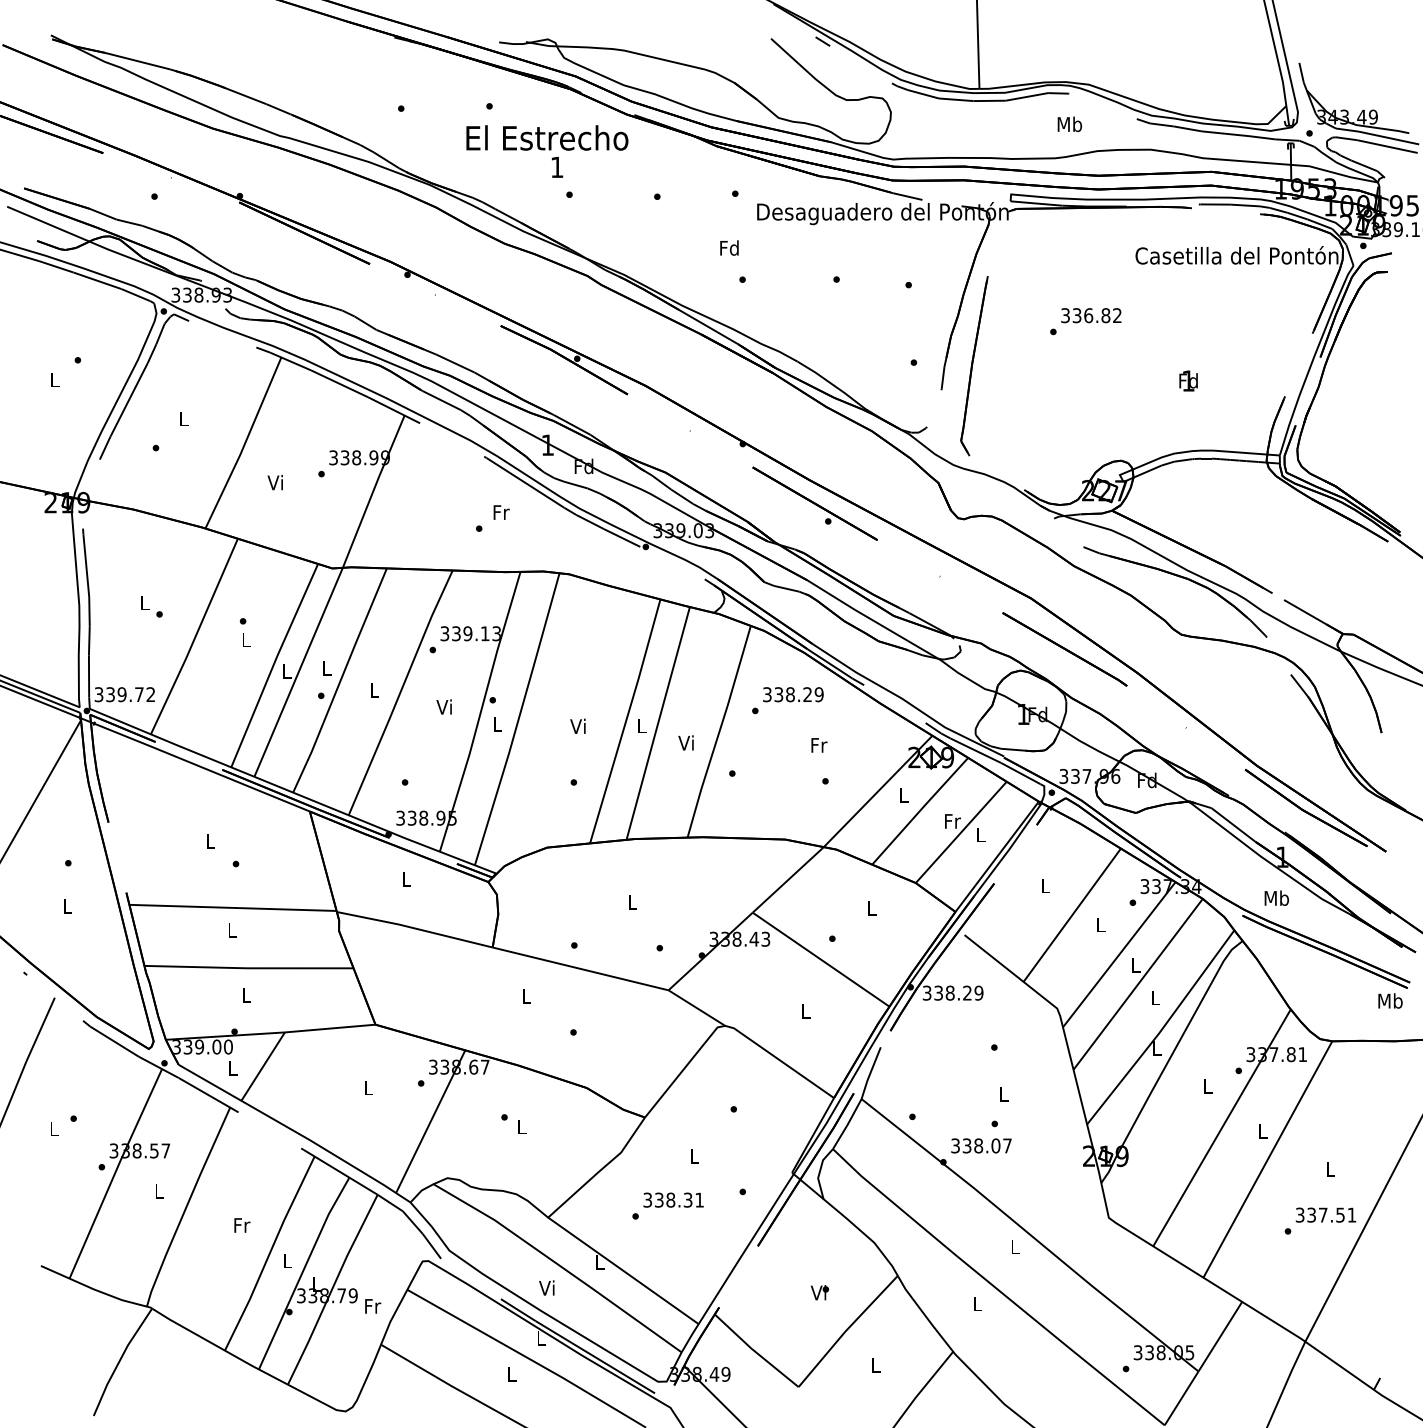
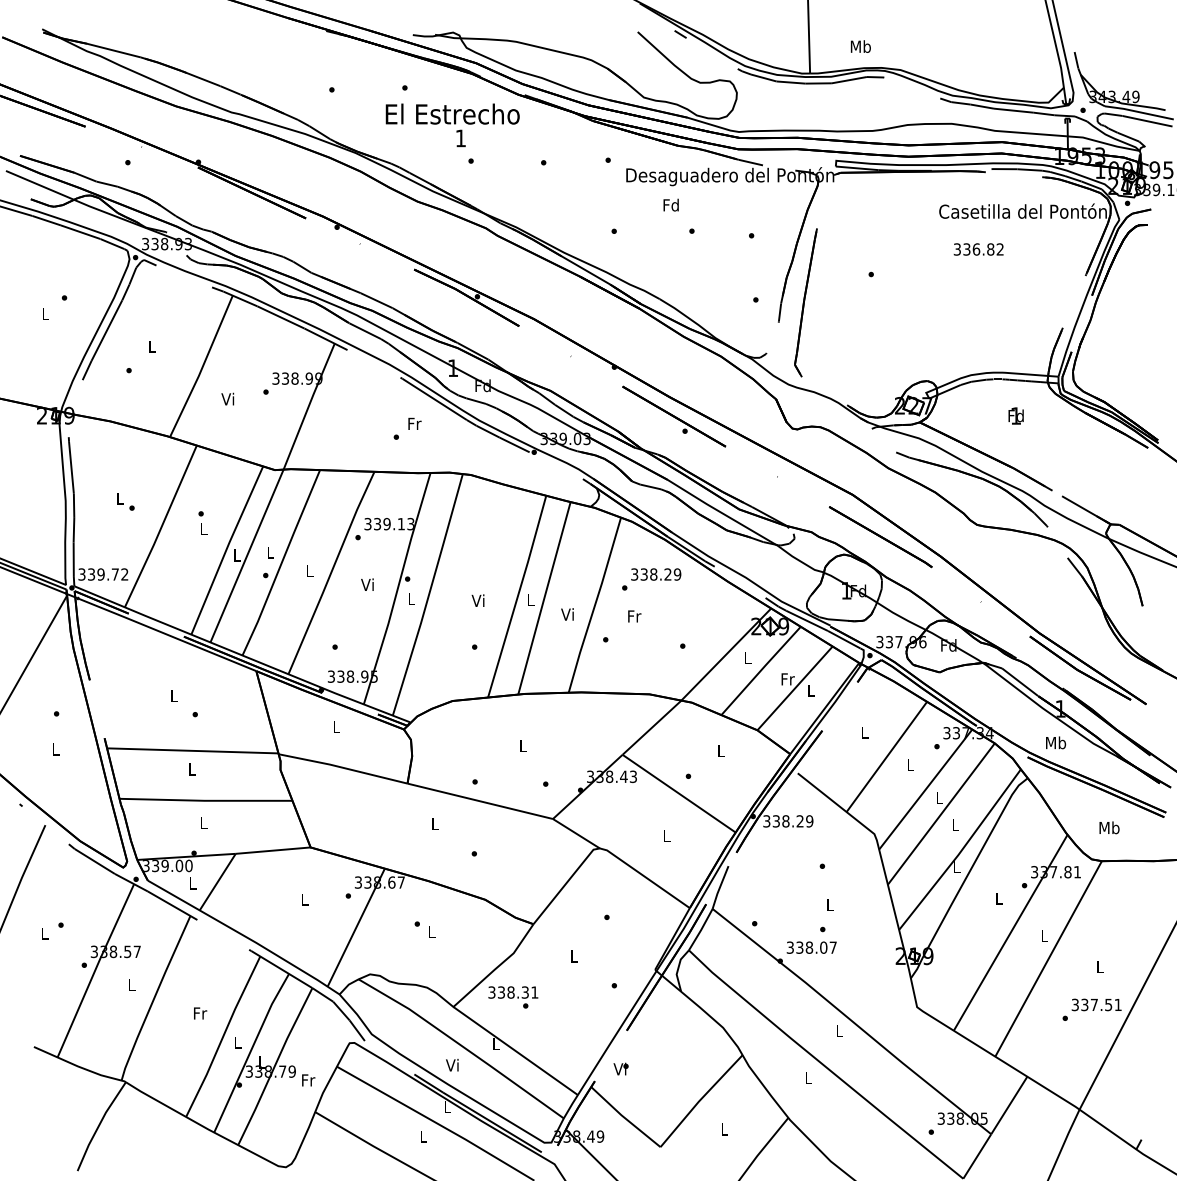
text: (1069, 123) -> (860, 45), moved
text: (729, 247) -> (671, 204), moved
text: (1091, 315) -> (978, 249), moved
text: (1188, 380) -> (1016, 415), moved
text: (819, 745) -> (634, 616), moved
text: (1390, 1000) -> (1109, 827), moved
text: (673, 1199) -> (513, 992), moved
text: (820, 1292) -> (621, 1068), moved

